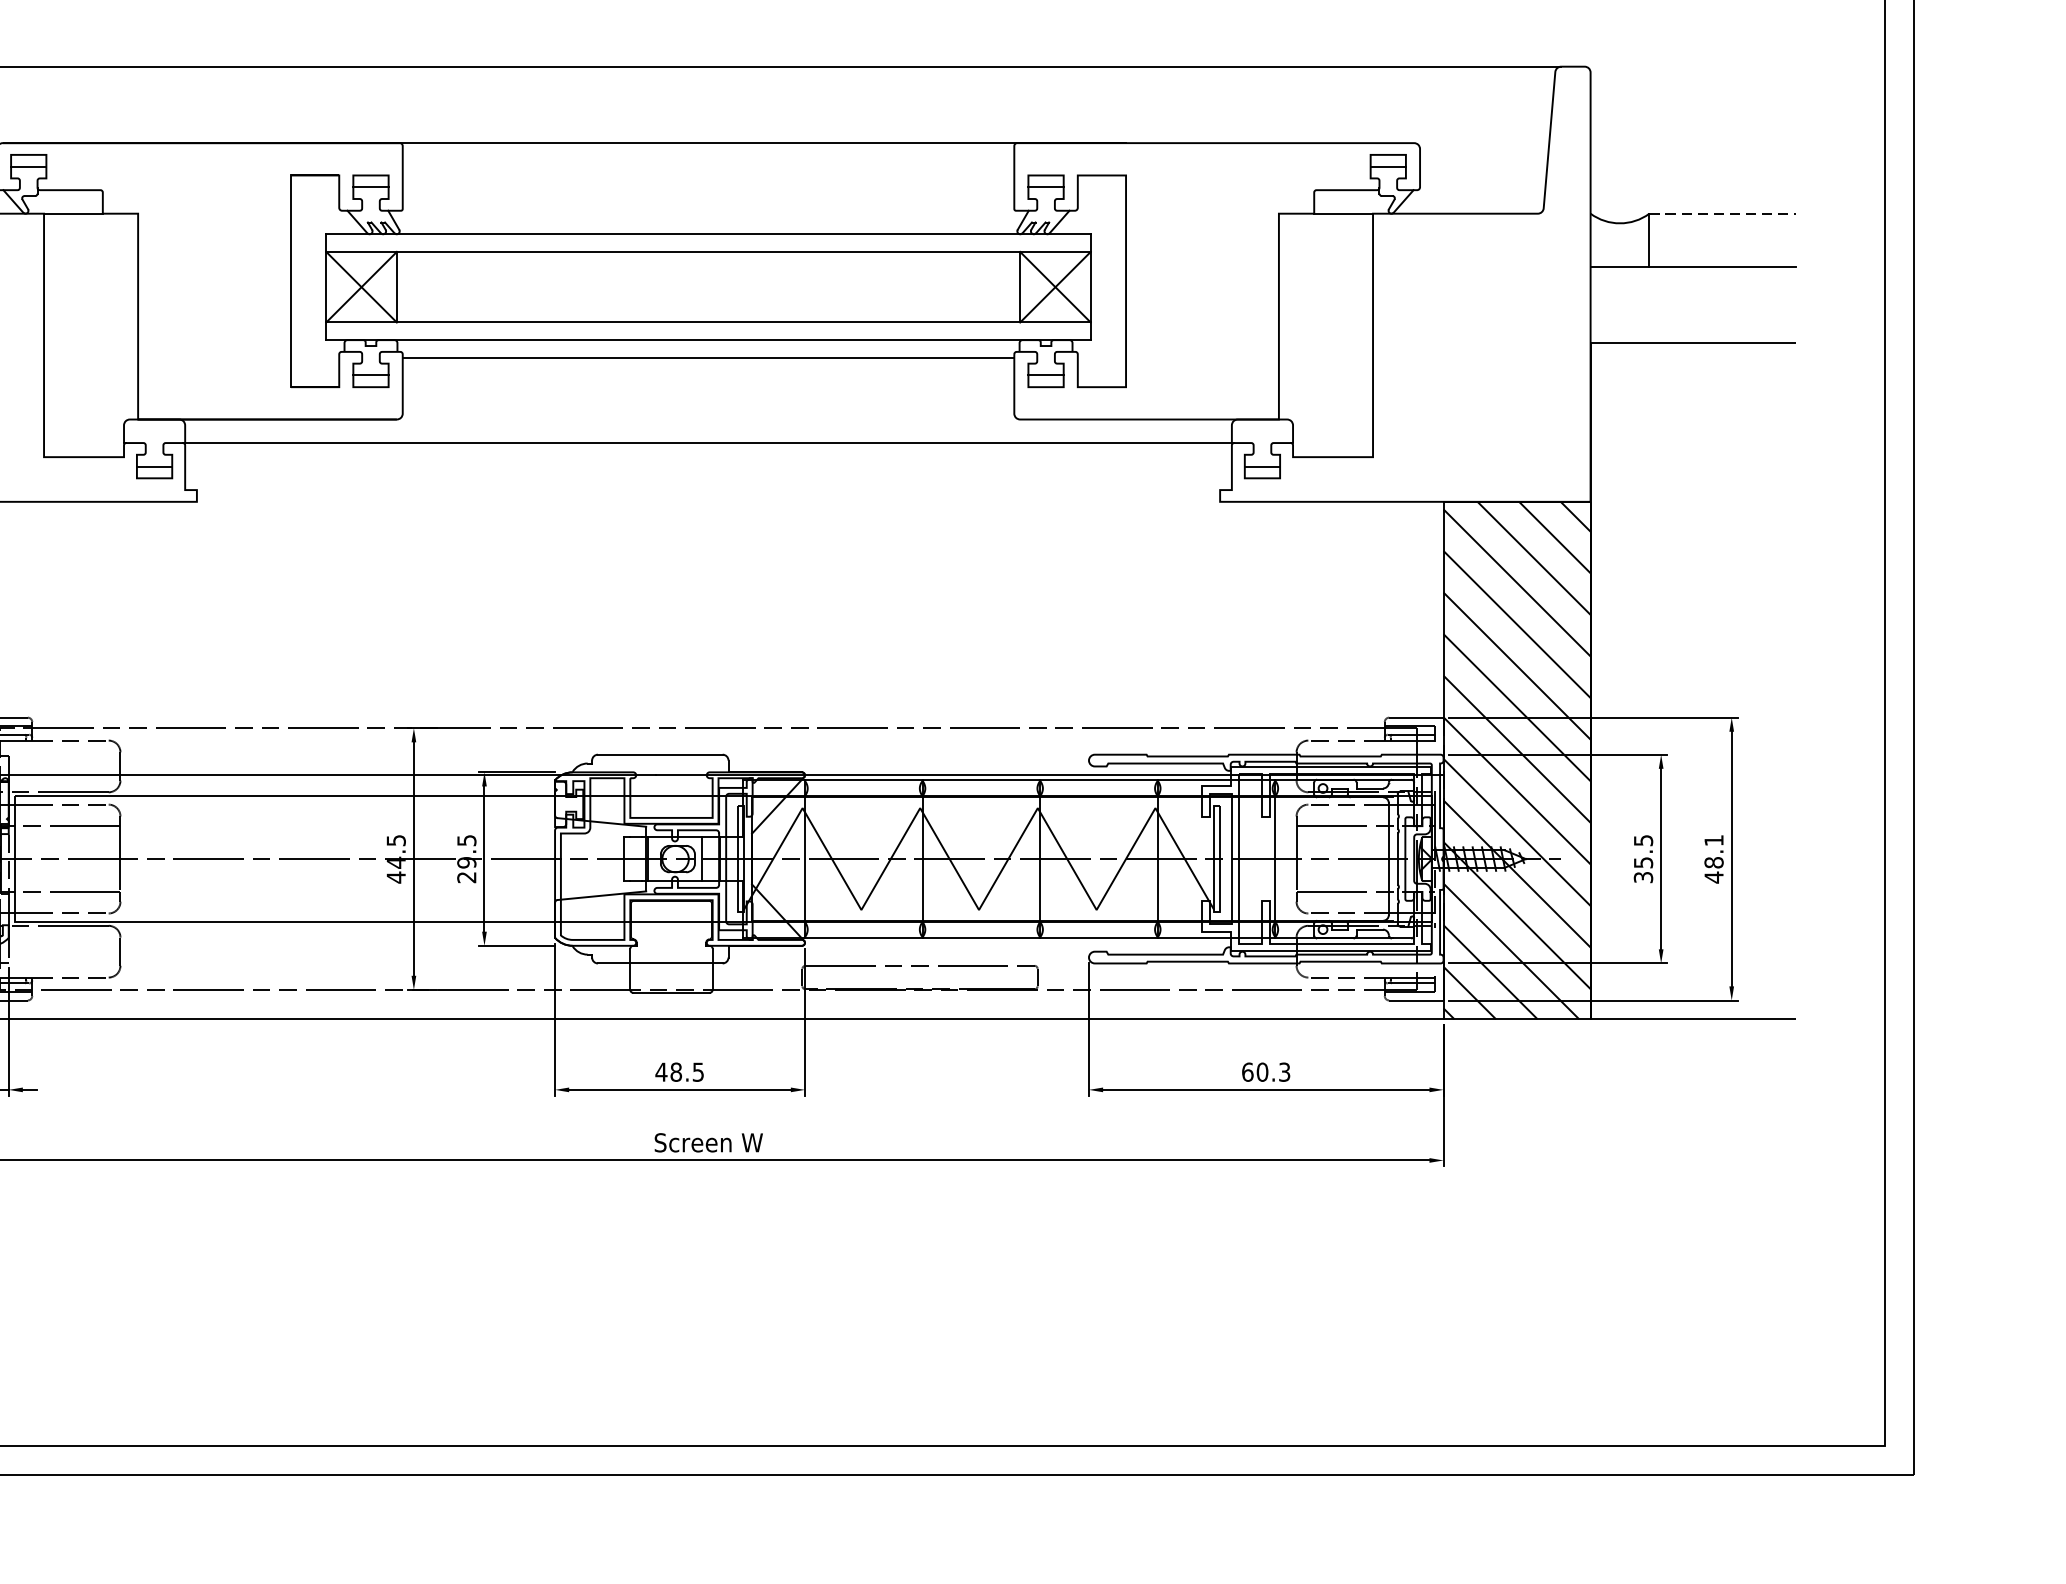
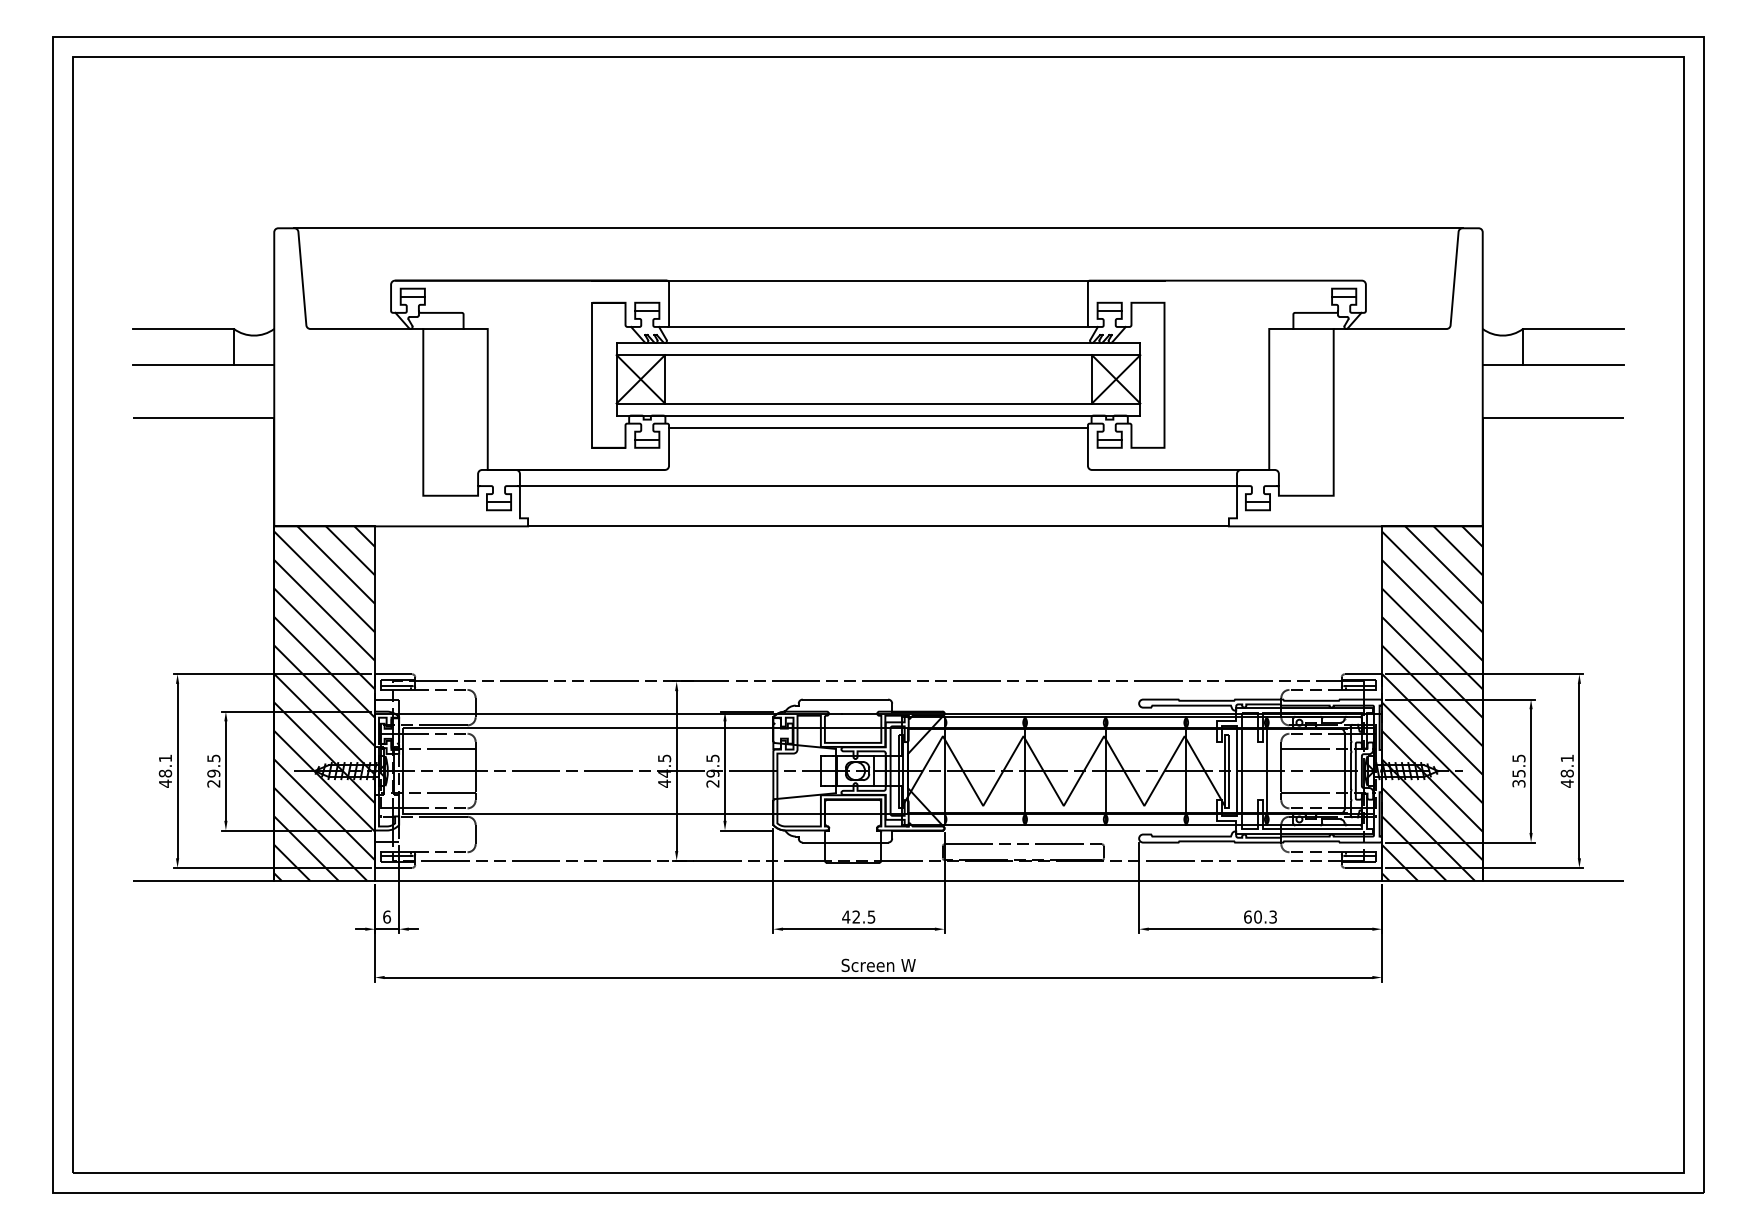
line: (708, 210) -> (878, 326), added
line: (1723, 212) -> (1573, 328), dashed -> solid
line: (708, 502) -> (878, 526), added
text: (676, 1071) -> (856, 916), 48.5 -> 42.5

